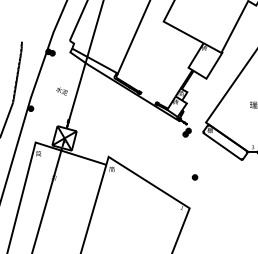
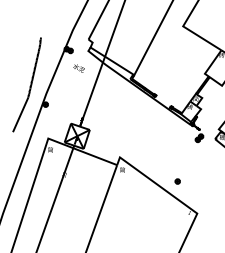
text: (61, 91) -> (78, 68), moved
part: (194, 177) -> (177, 181), moved

